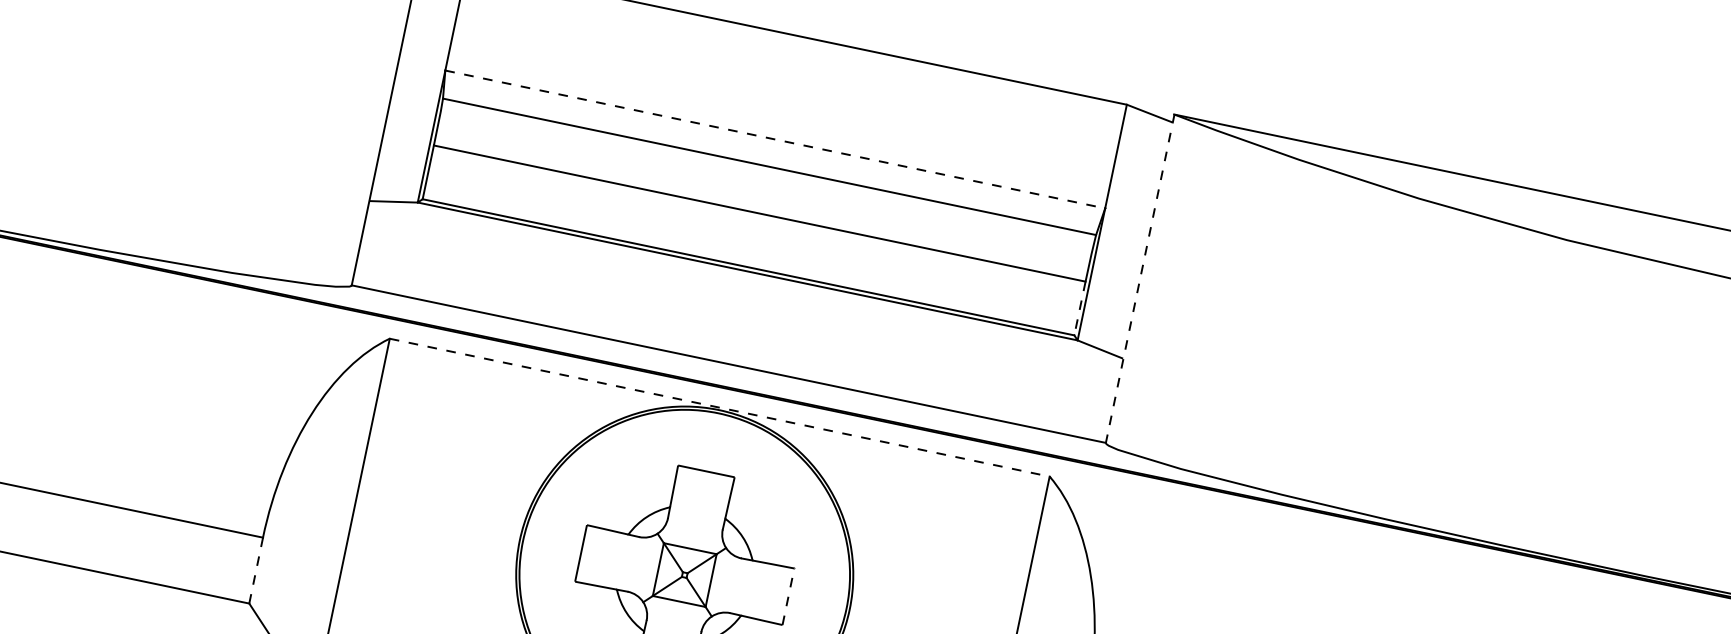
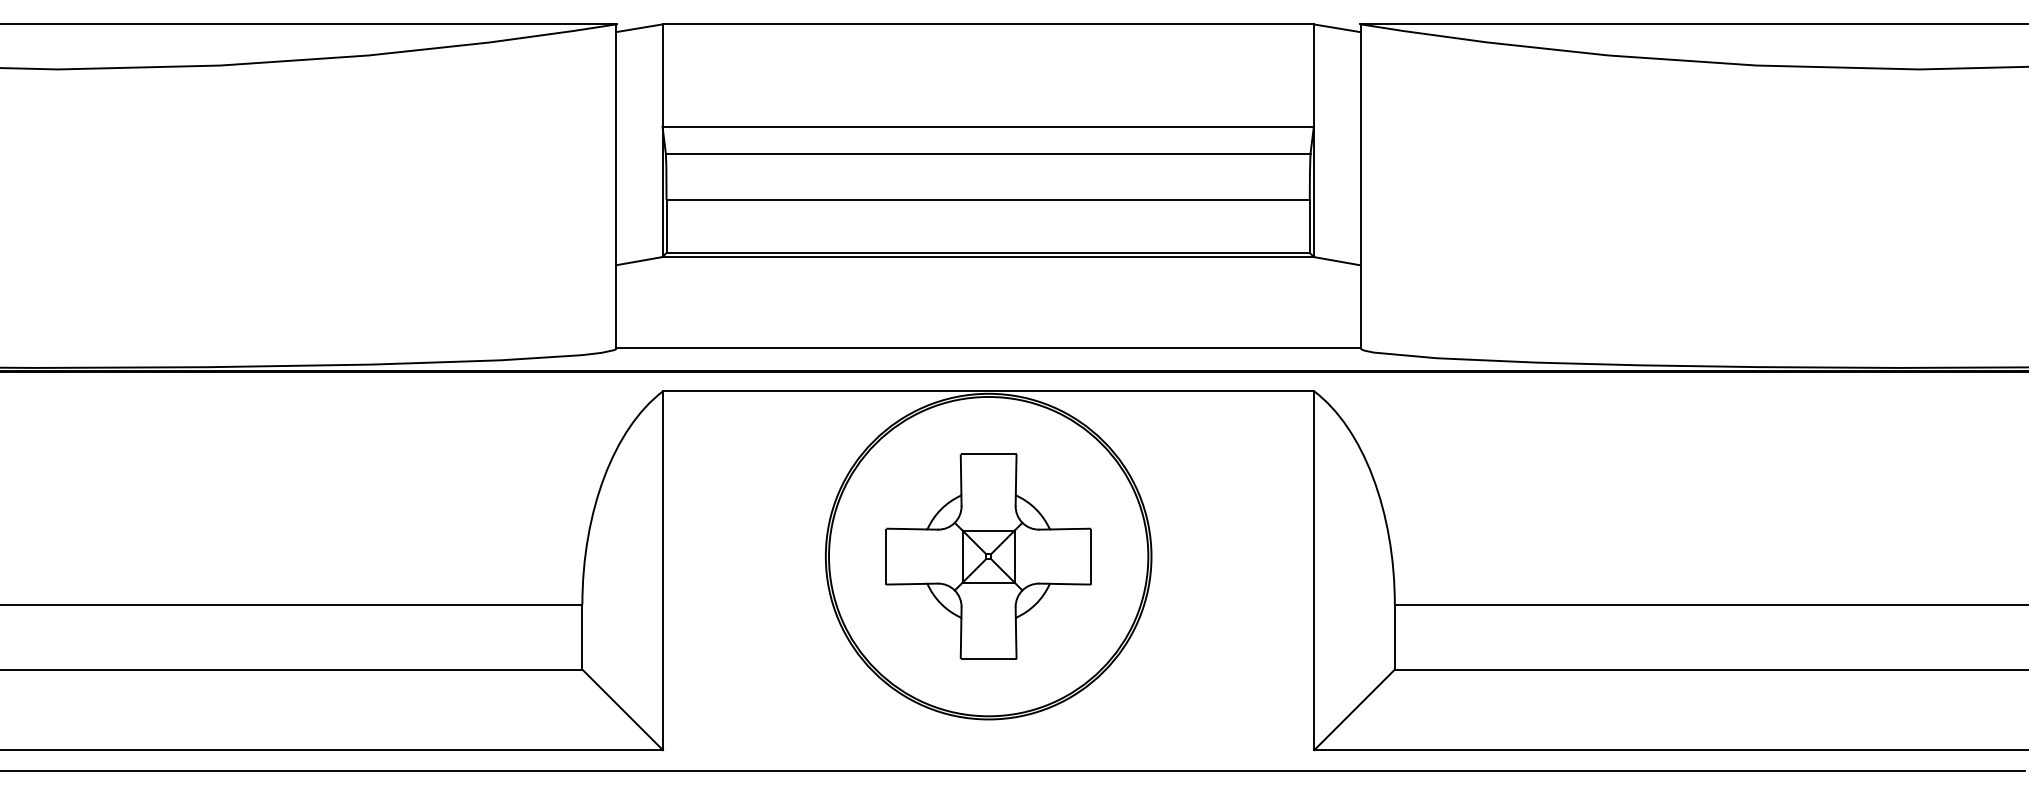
line: (775, 139) -> (988, 126), dashed -> solid
line: (1139, 278) -> (1360, 186), dashed -> solid
line: (1079, 308) -> (1309, 226), dashed -> solid
line: (719, 407) -> (988, 391), dashed -> solid
line: (256, 571) -> (582, 637), dashed -> solid
line: (788, 596) -> (1091, 556), dashed -> solid

